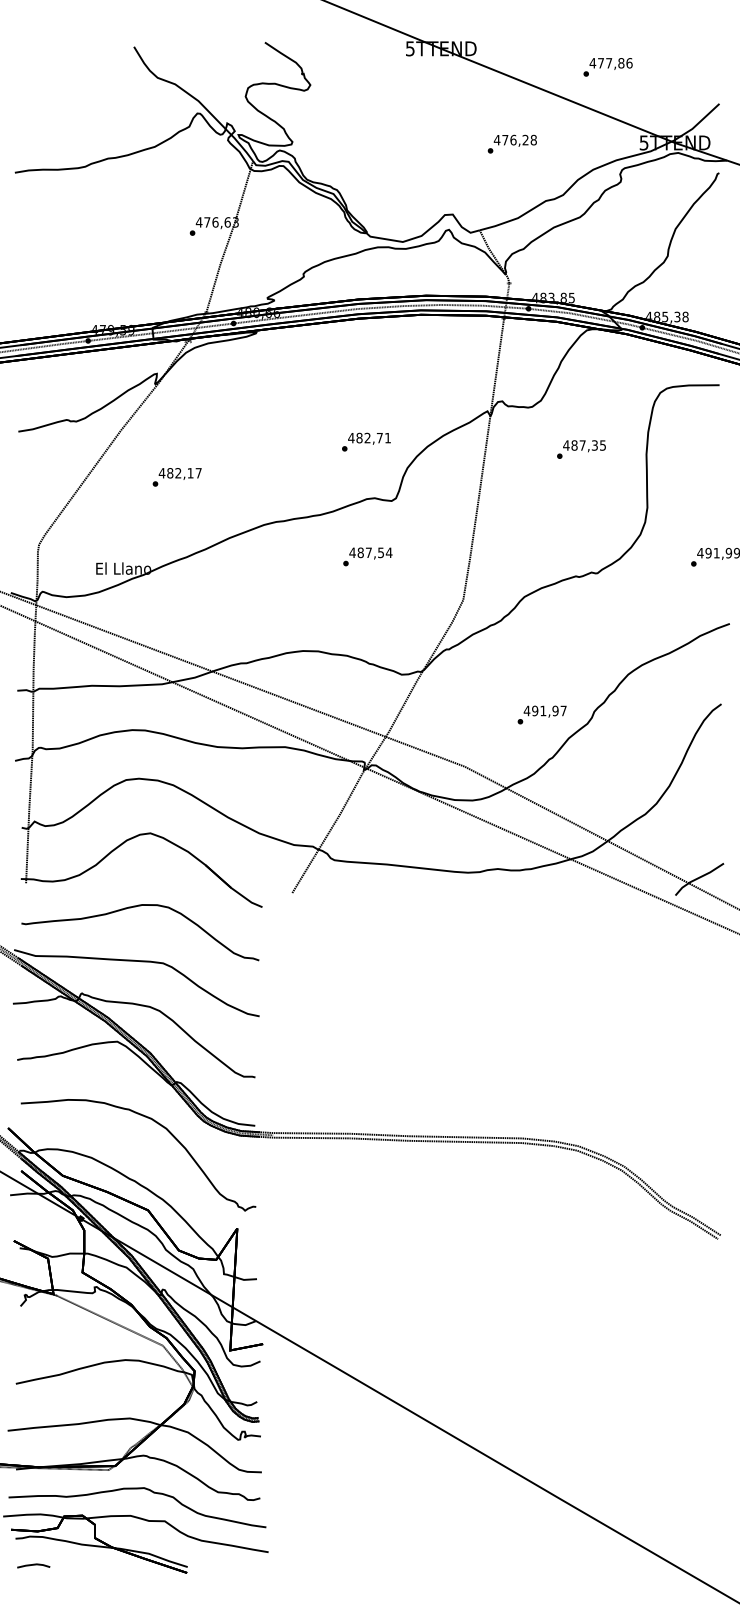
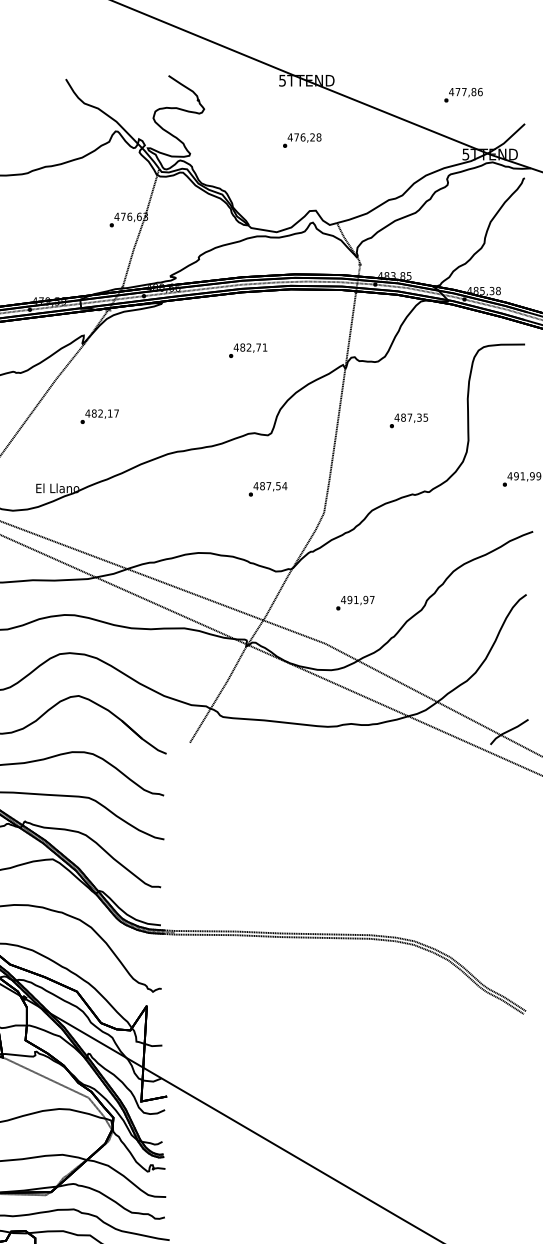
text: (607, 67) -> (463, 95), moved
text: (511, 143) -> (301, 140), moved
text: (366, 441) -> (248, 350), moved
text: (581, 449) -> (408, 420), moved
text: (367, 556) -> (267, 489), moved
text: (541, 714) -> (354, 602), moved

